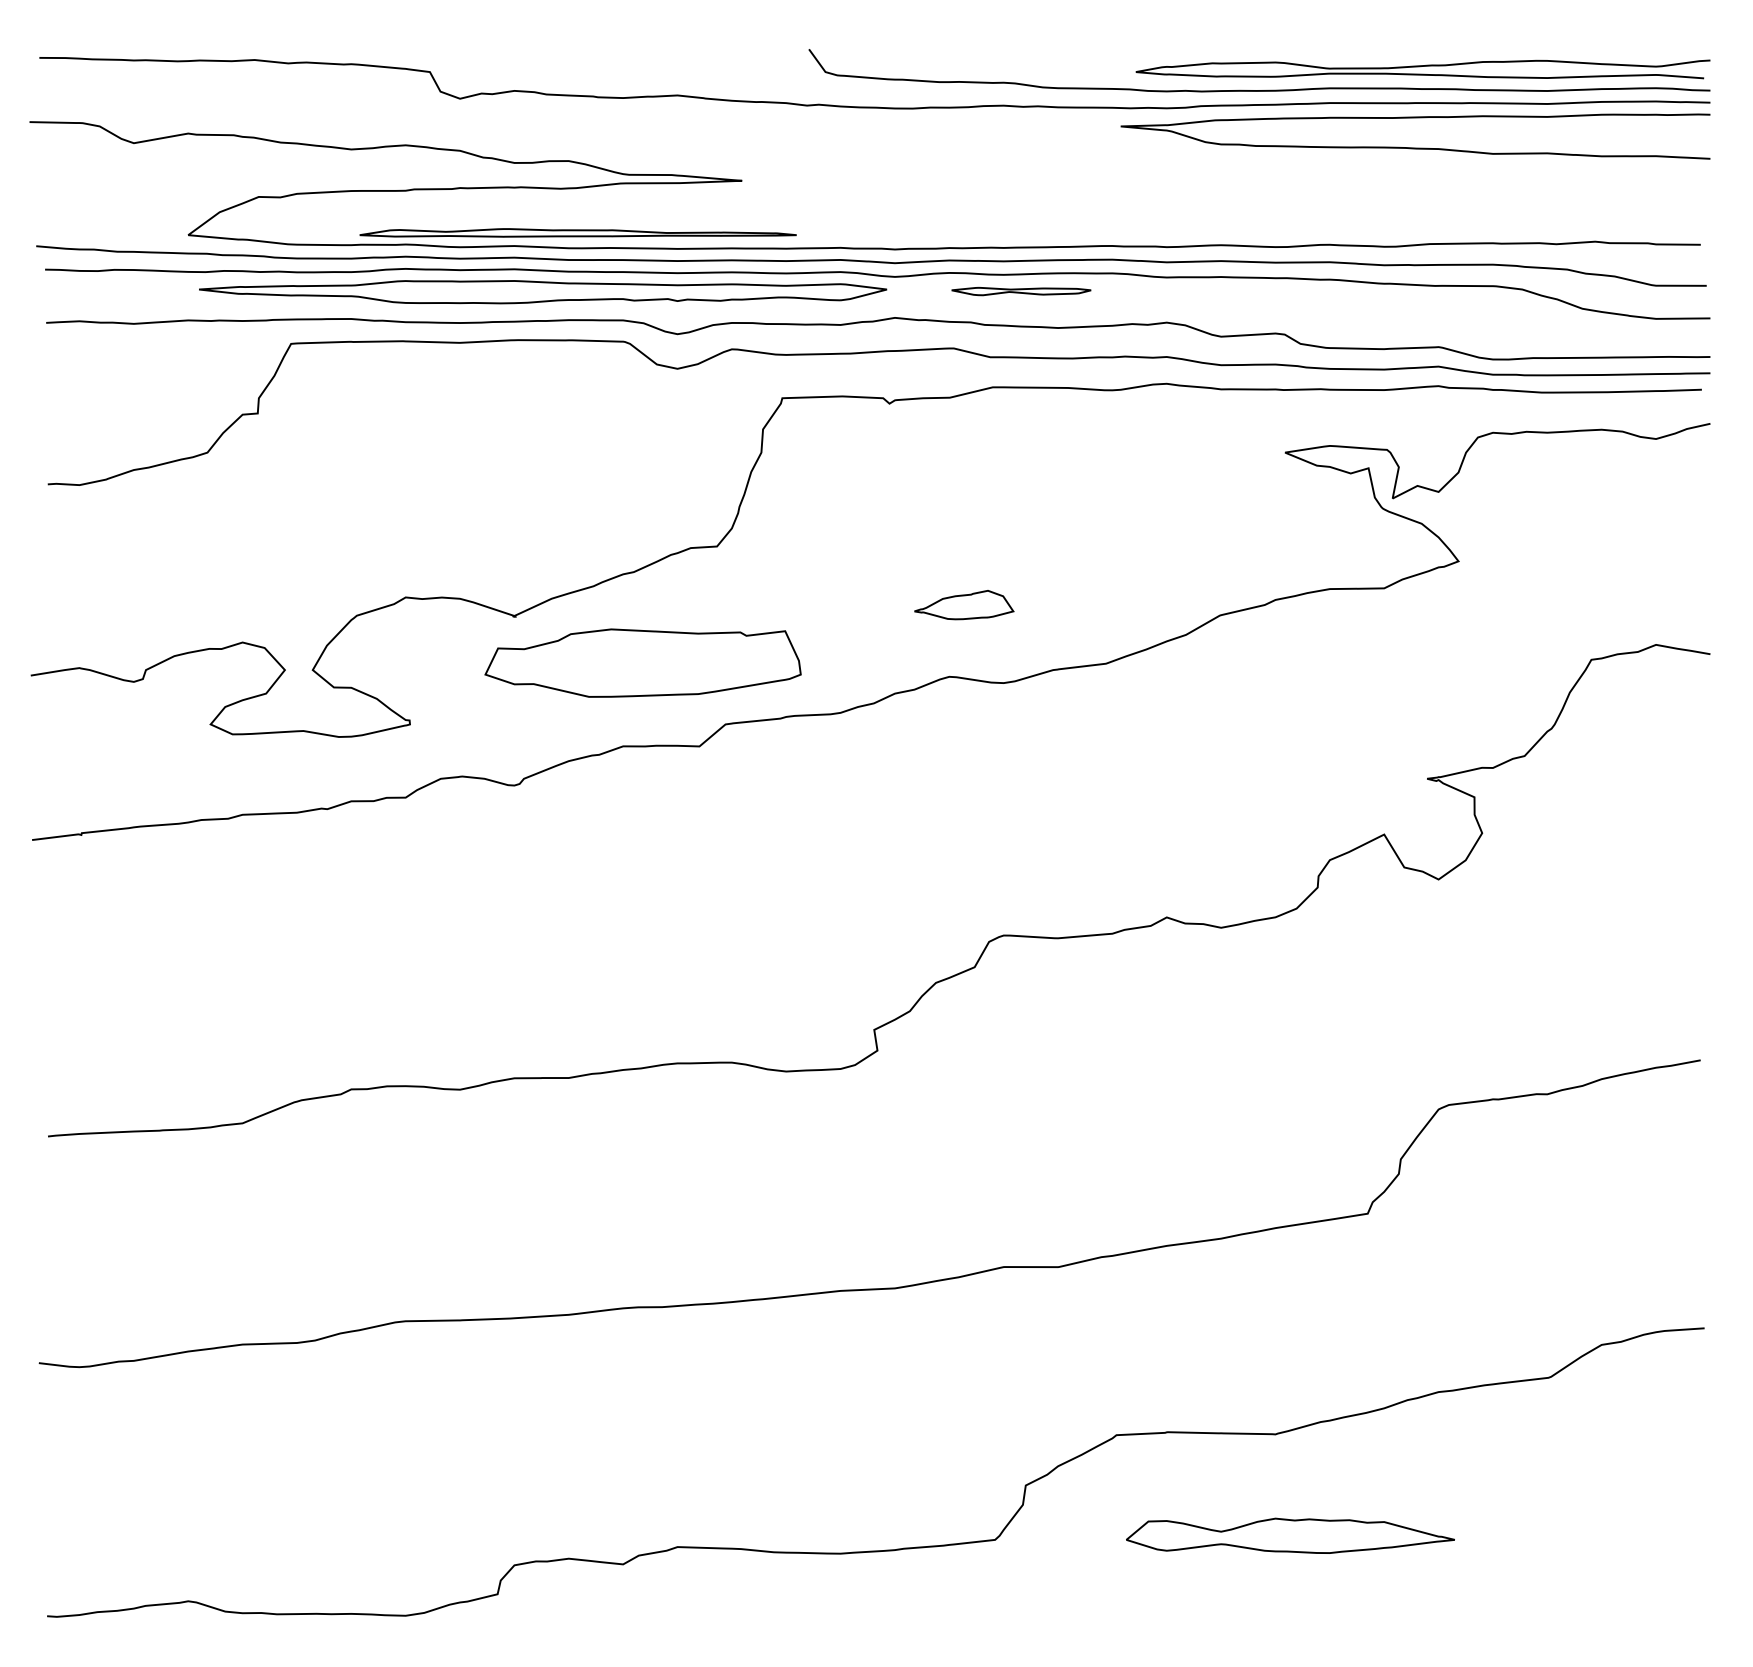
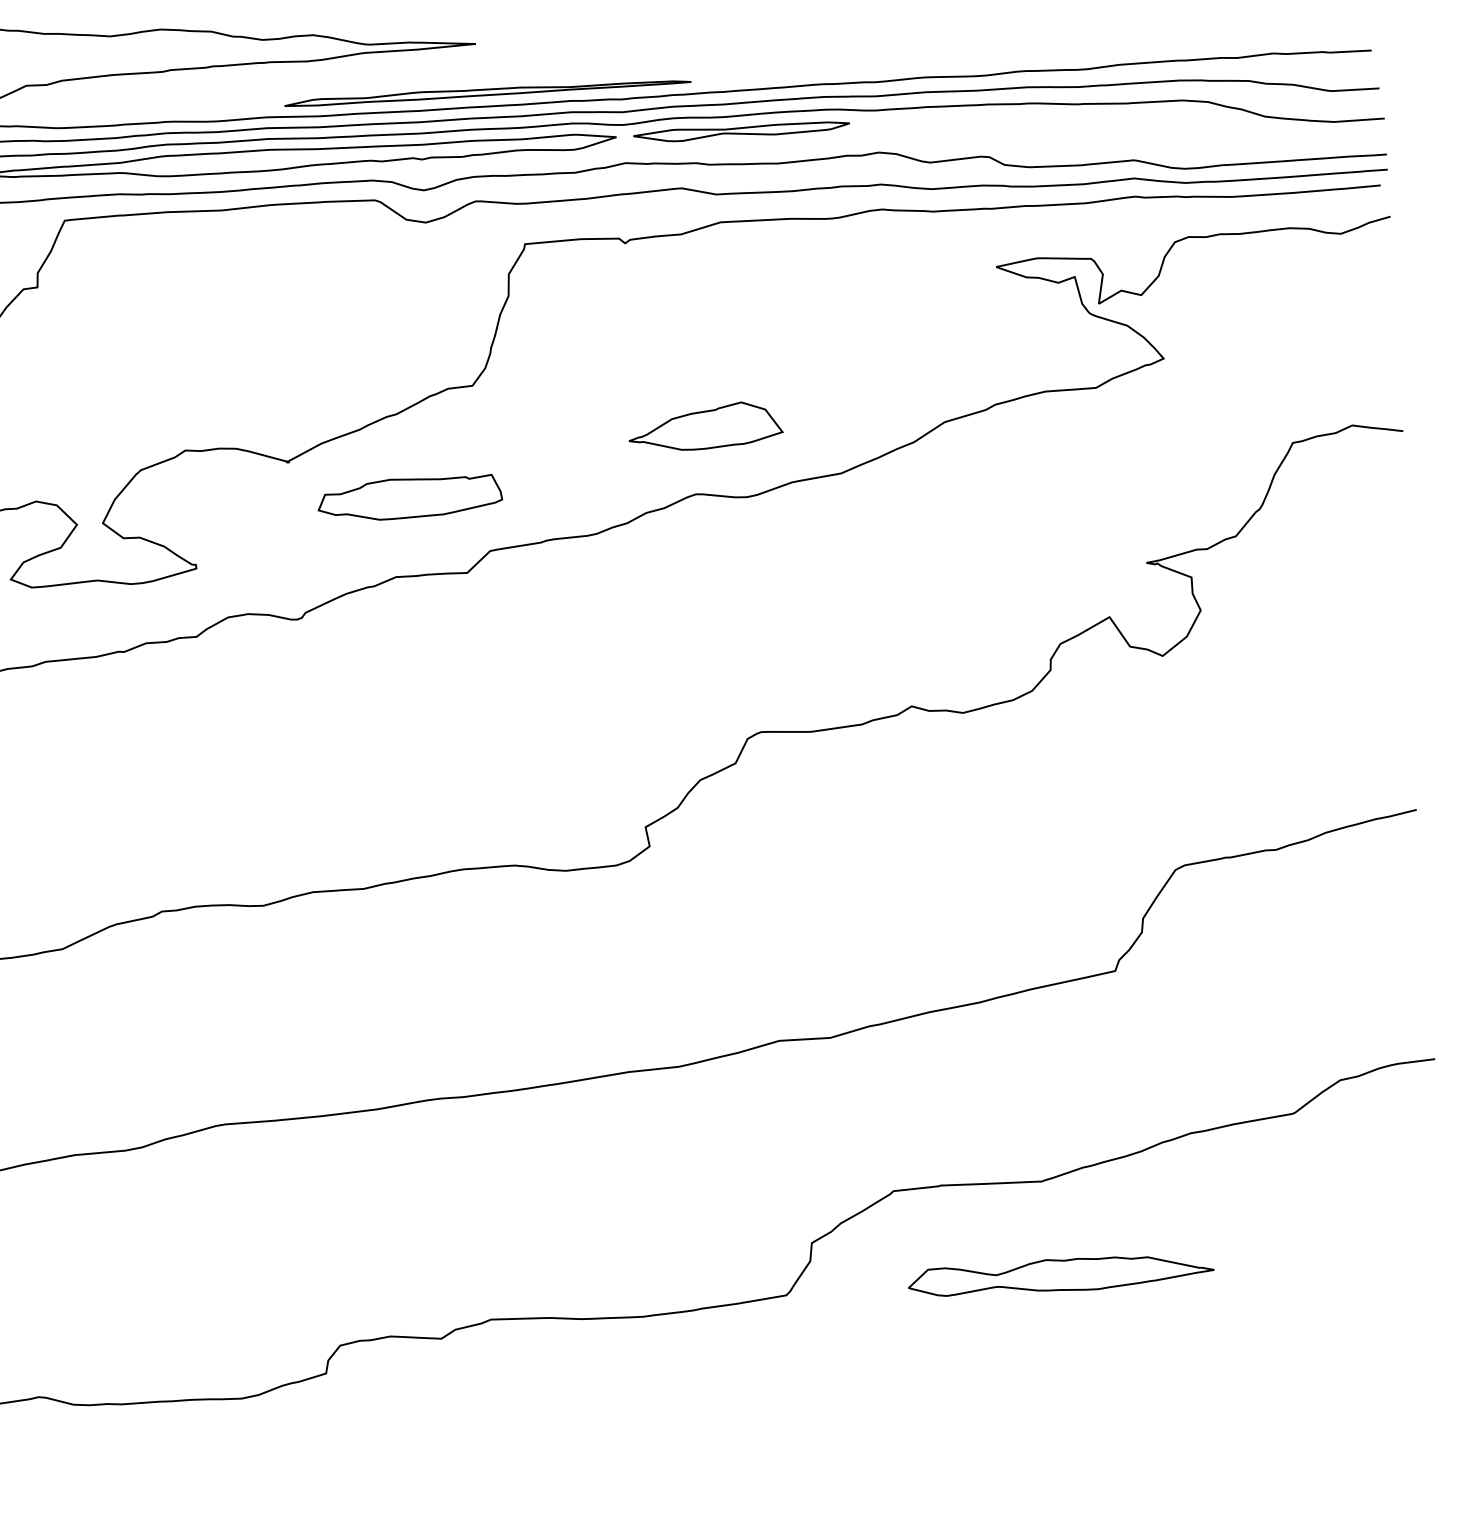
part: (577, 232) -> (487, 91), moved
part: (1021, 291) -> (741, 131), size x1.67
part: (964, 604) -> (706, 426), size x1.67
part: (642, 662) -> (409, 497), size x0.62

